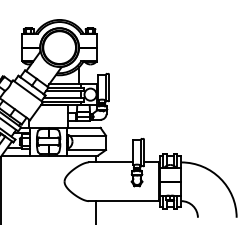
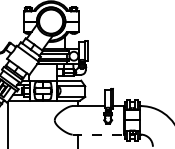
line: (124, 201) -> (98, 134), solid -> dashed

